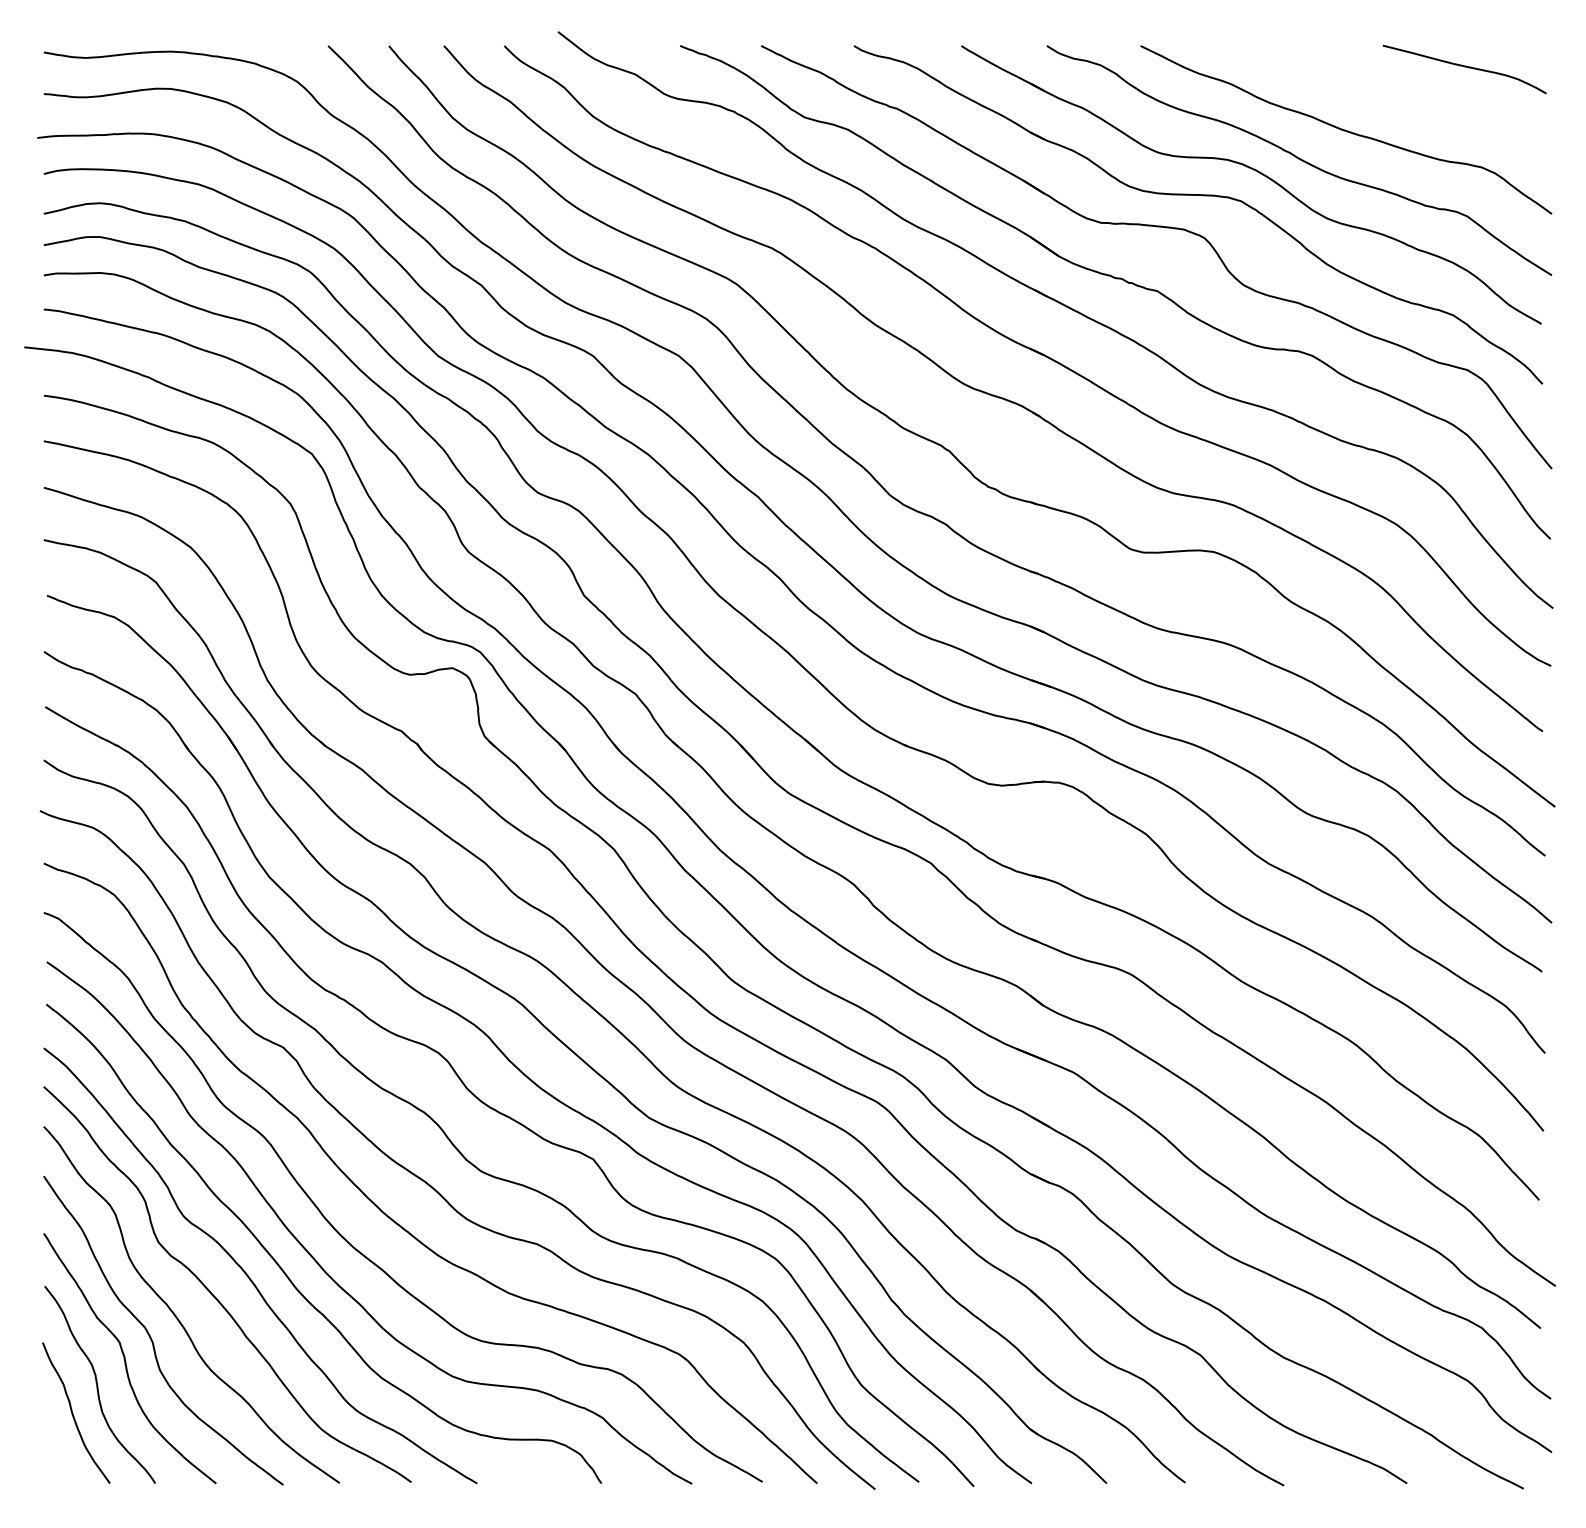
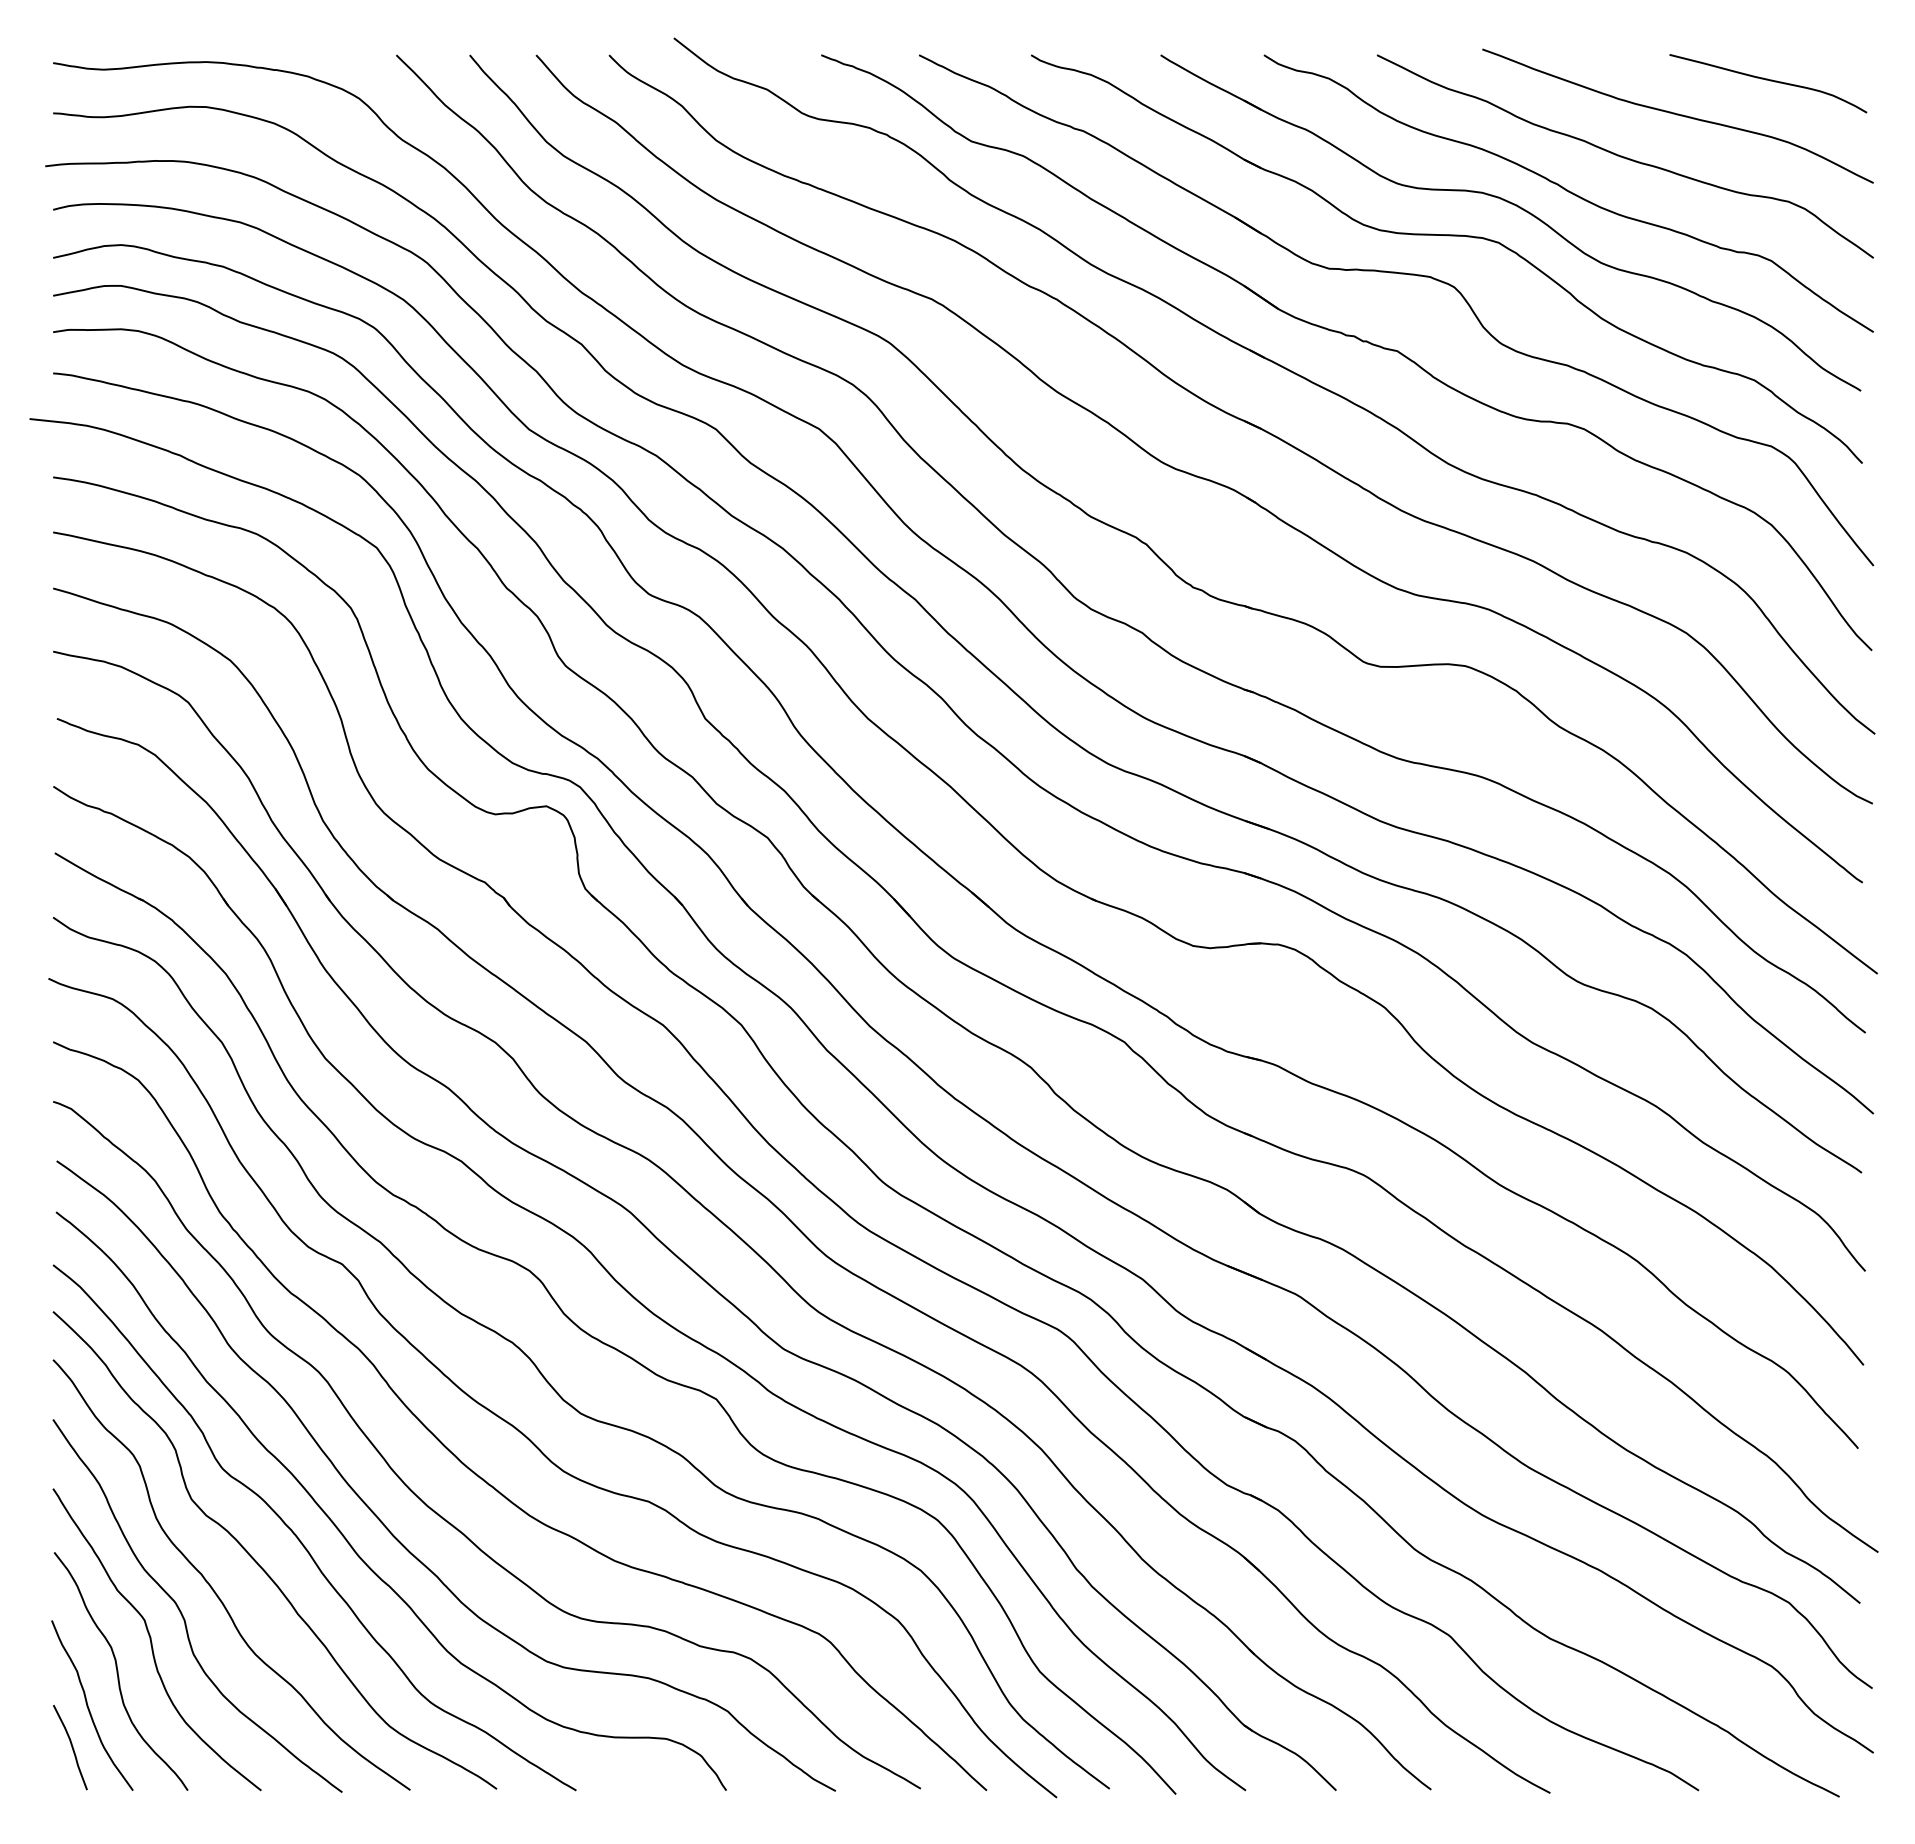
curve: (1389, 95) -> (1677, 115), added
curve: (59, 1447) -> (71, 1747), added

